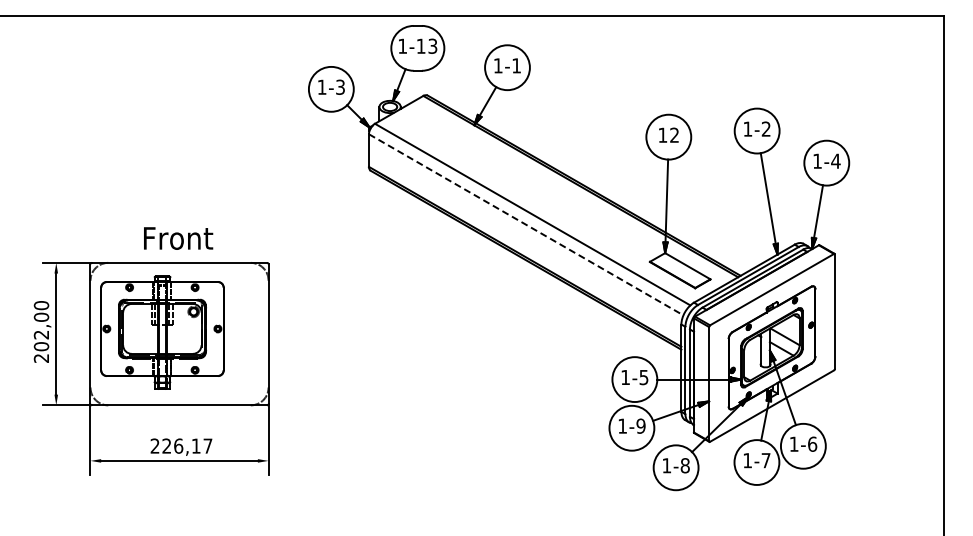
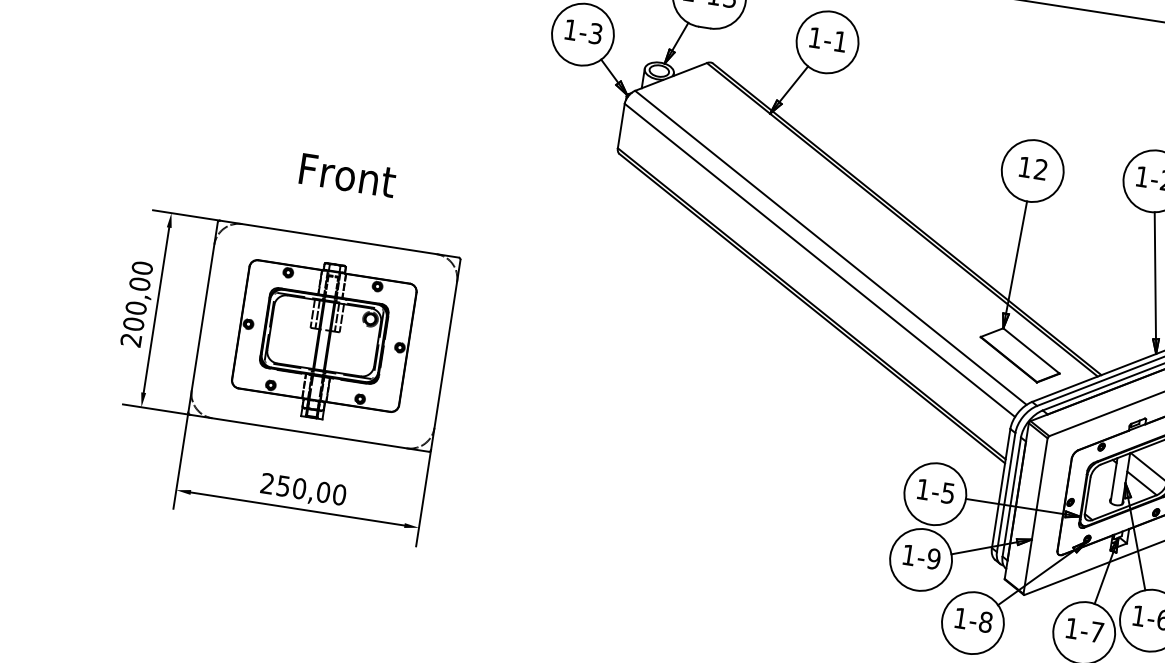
line: (526, 225) -> (820, 261), dashed -> solid
text: (178, 238) -> (347, 175), moved
part: (162, 332) -> (323, 340), moved
text: (41, 334) -> (136, 307), 202,00 -> 200,00
text: (187, 445) -> (311, 489), 226,17 -> 250,00

